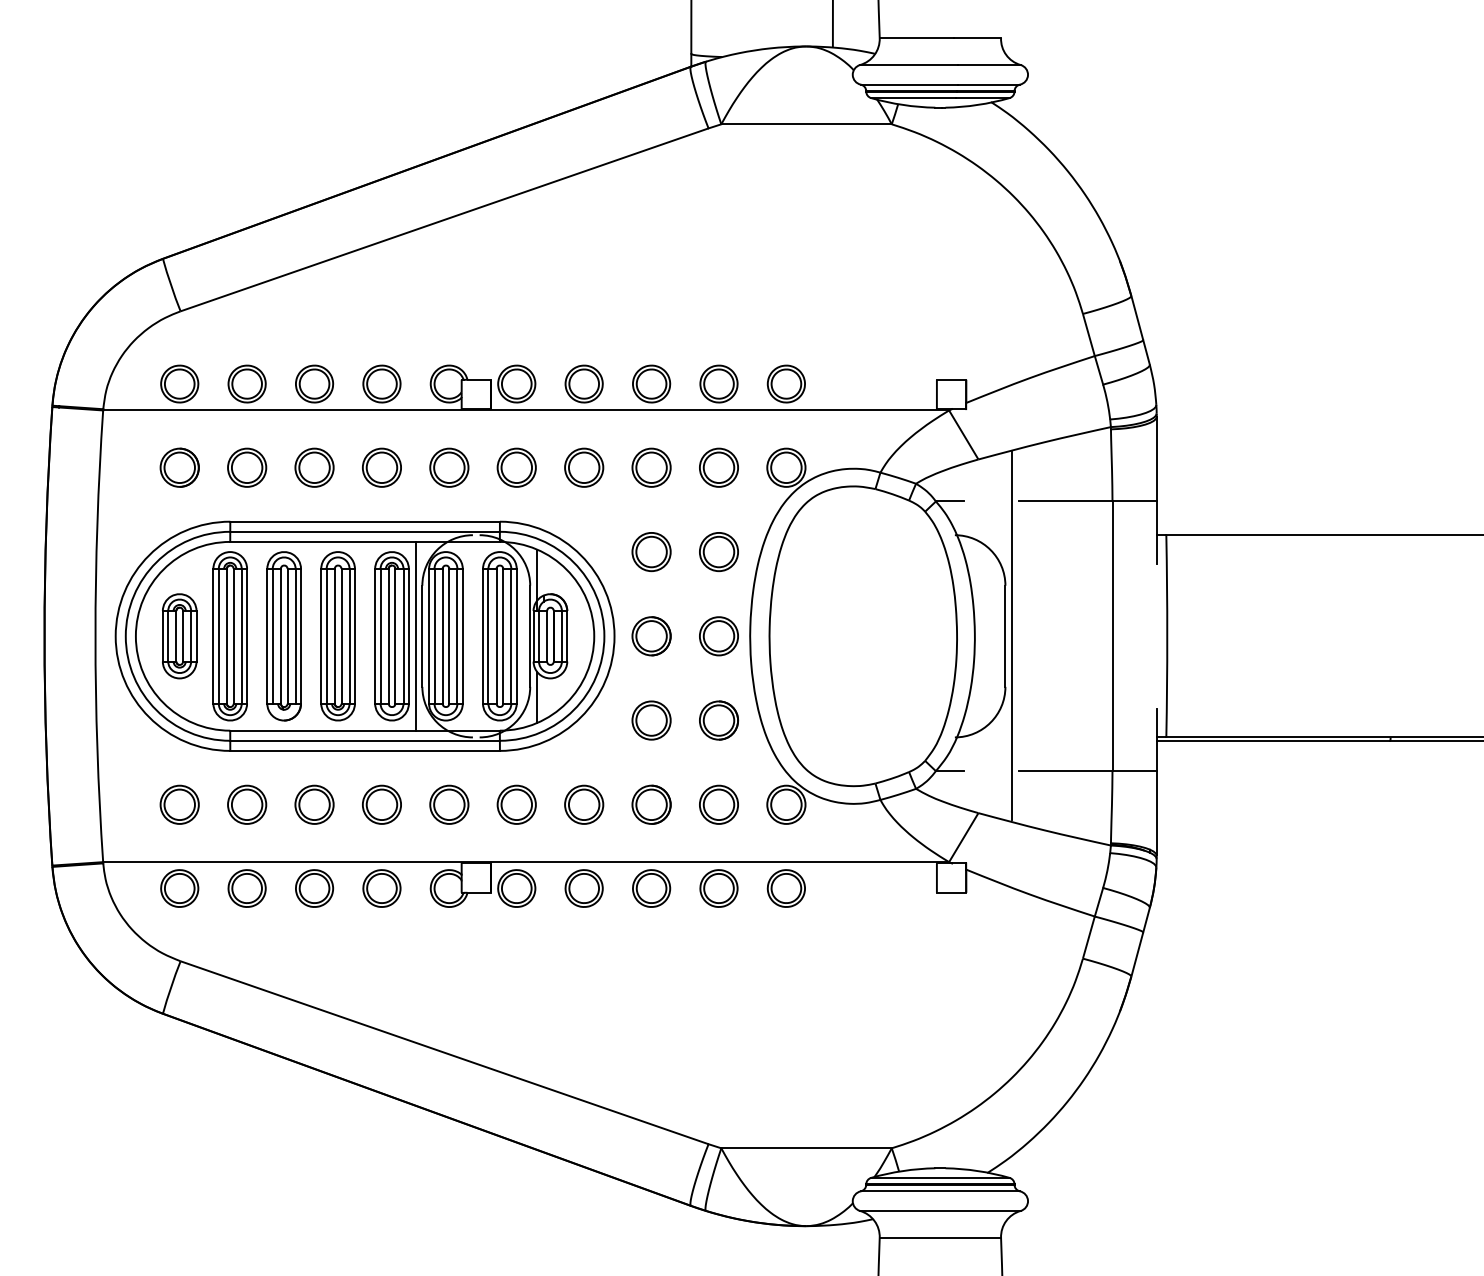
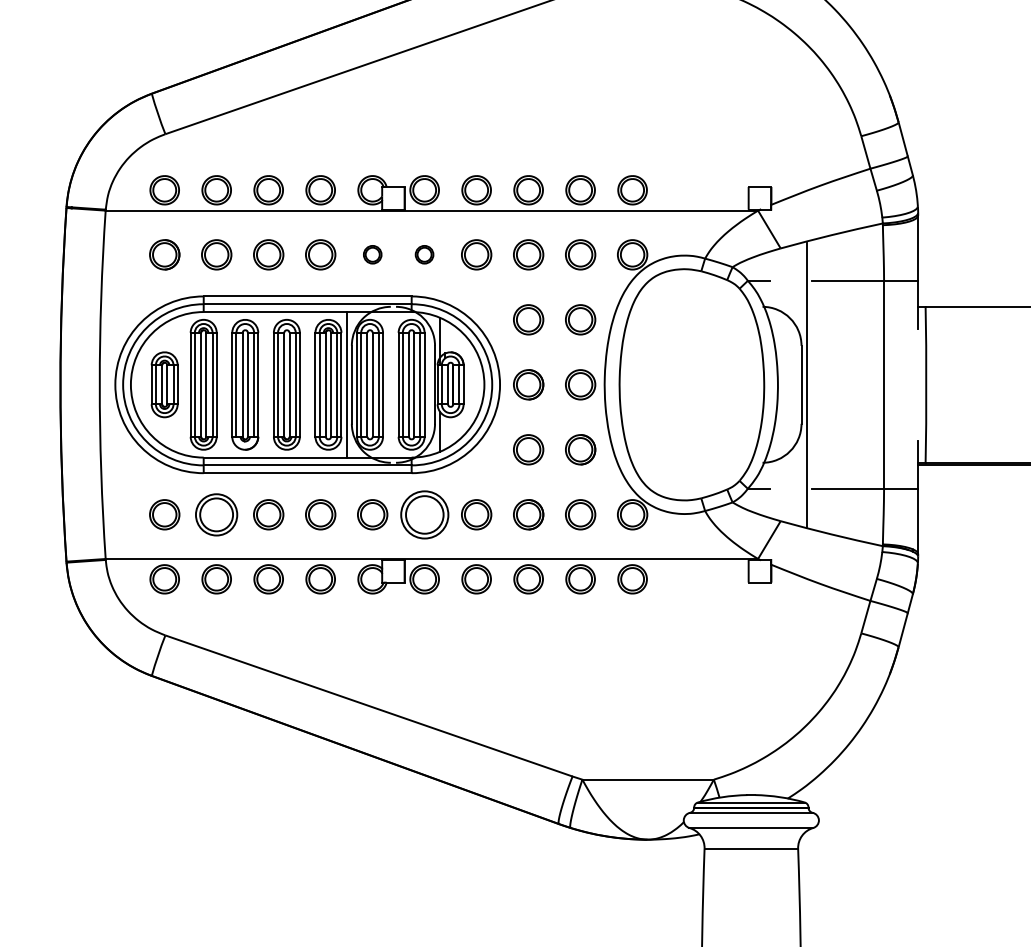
part: (449, 467) -> (372, 254), size x0.6
part: (516, 467) -> (424, 254), size x0.6
part: (247, 804) -> (216, 514), size x1.4
part: (516, 804) -> (424, 514), size x1.6

